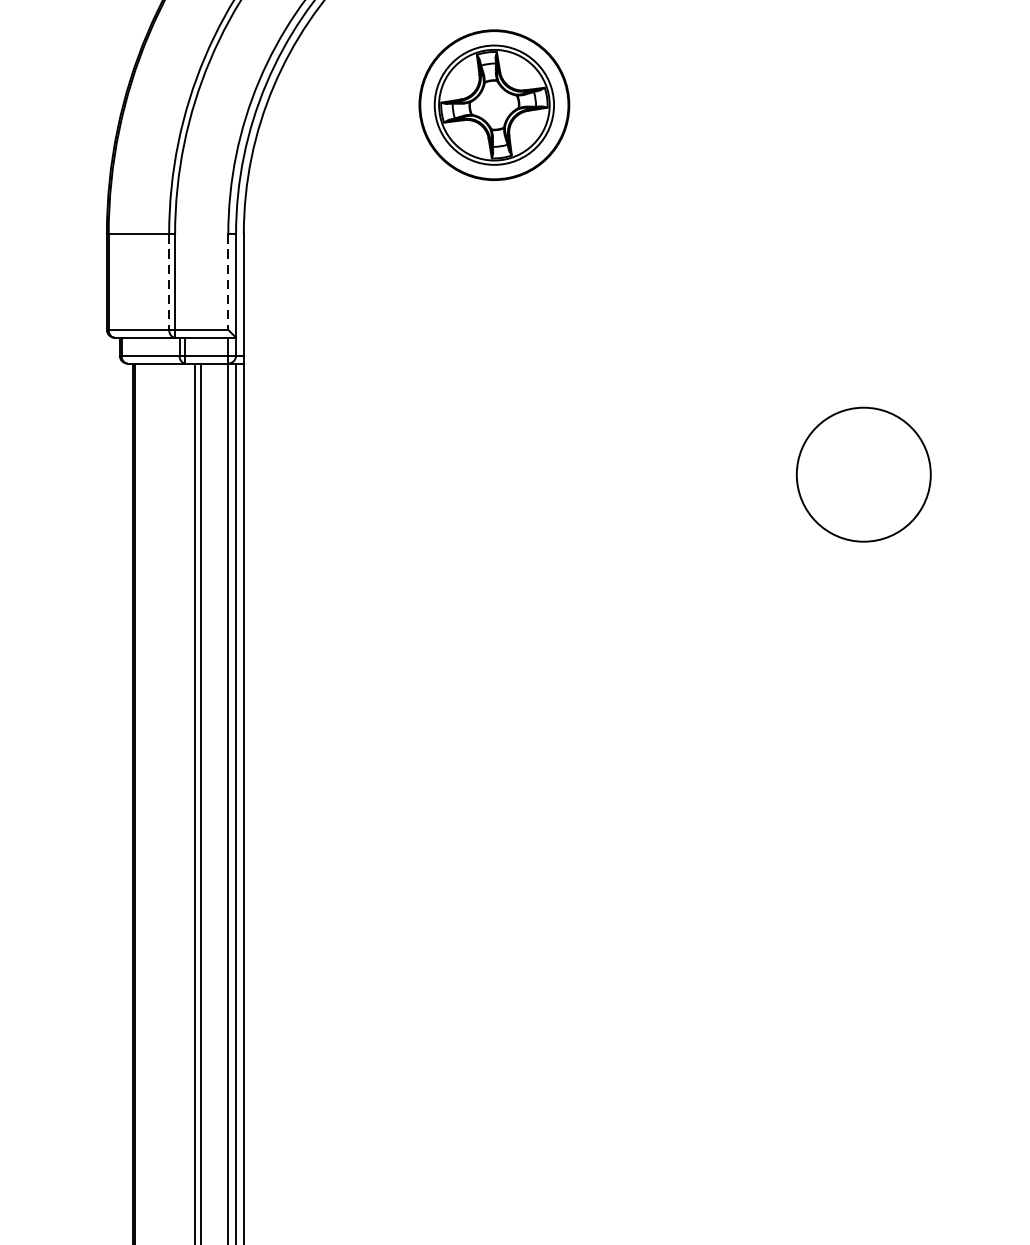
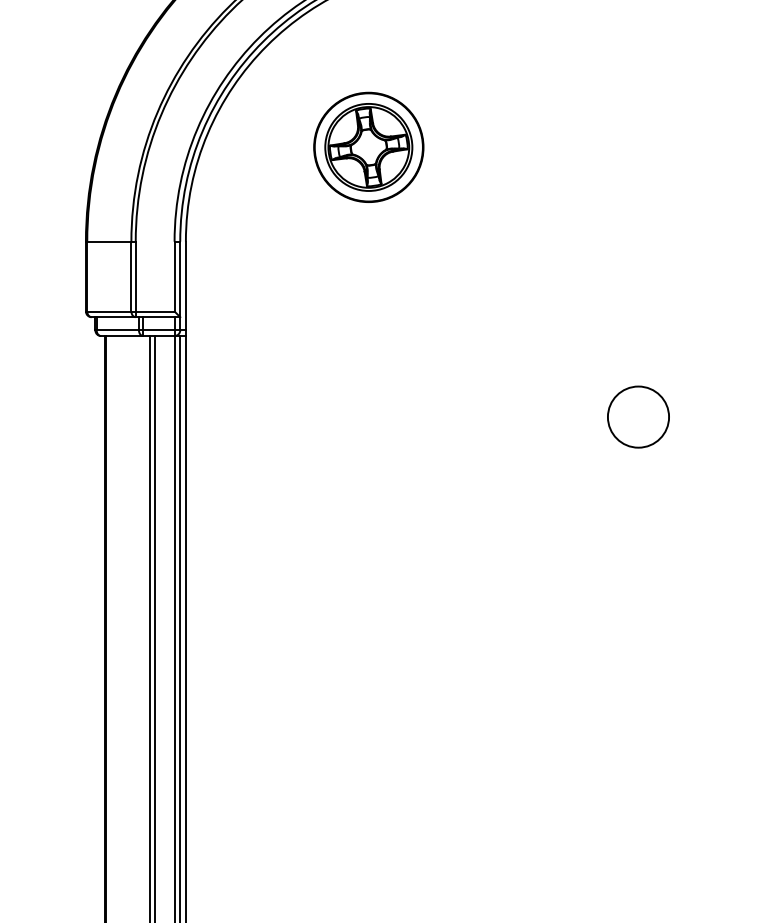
line: (169, 281) -> (131, 276), dashed -> solid
line: (228, 281) -> (174, 276), dashed -> solid
circle: (863, 473) -> (638, 416), size x0.62

